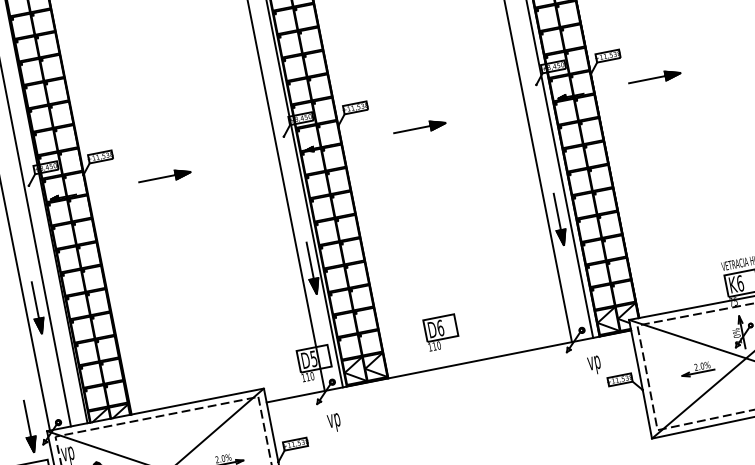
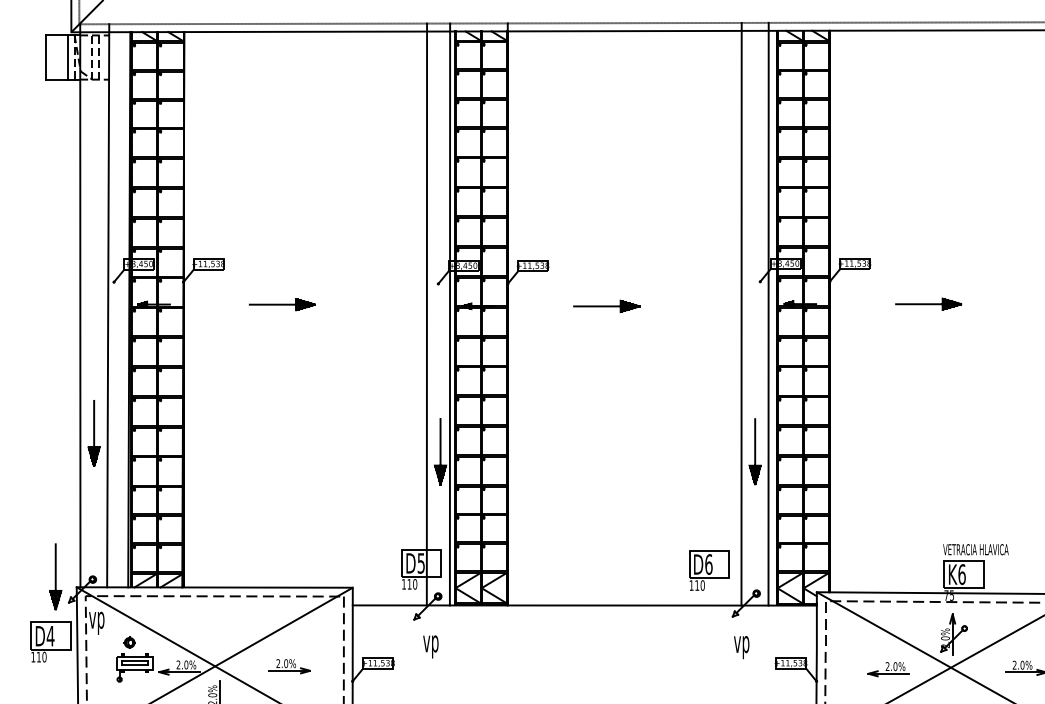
part: (654, 77) -> (928, 303), moved
part: (441, 332) -> (709, 570), moved
text: (594, 365) -> (741, 647), moved

